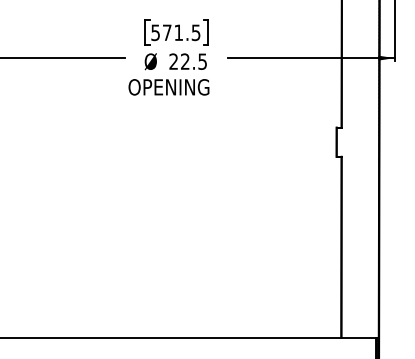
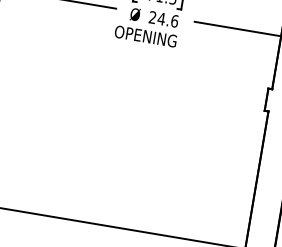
text: (193, 61) -> (167, 19), 22.5 -> 24.6

